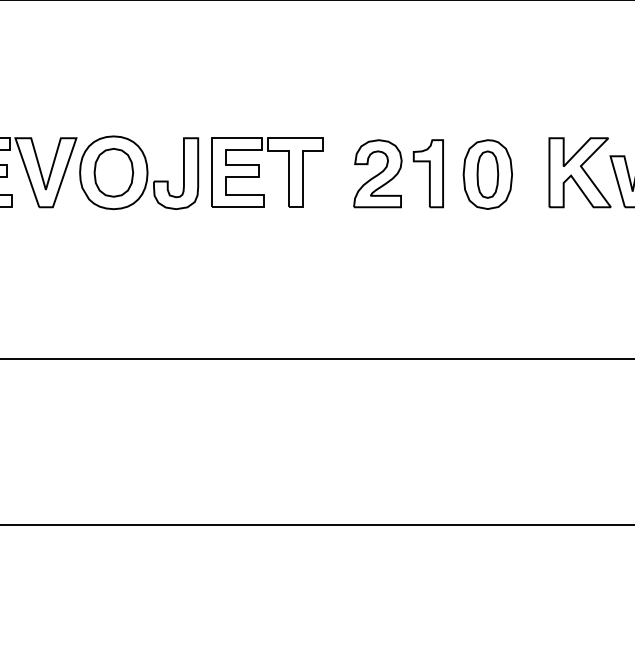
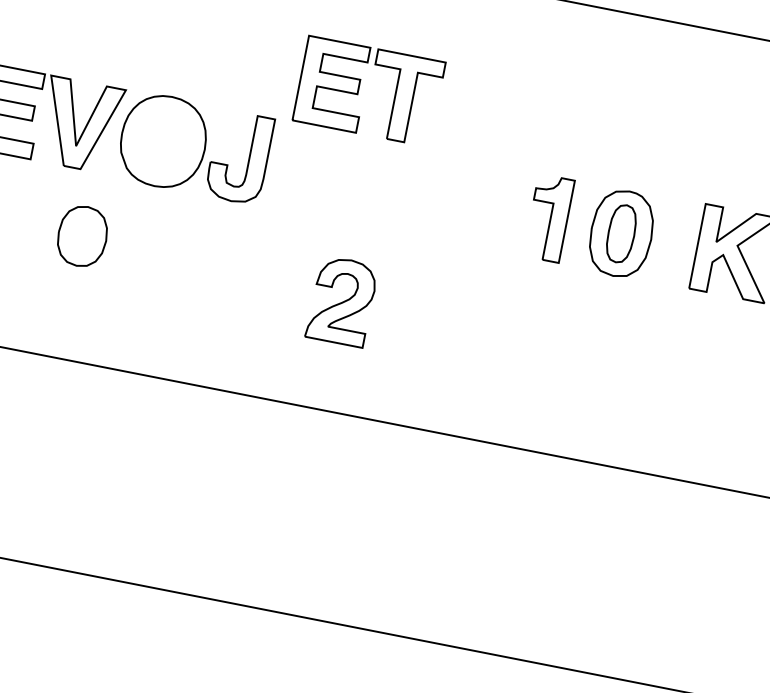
part: (113, 172) -> (82, 235), moved
part: (259, 172) -> (359, 89), moved
part: (377, 173) -> (341, 300), moved

